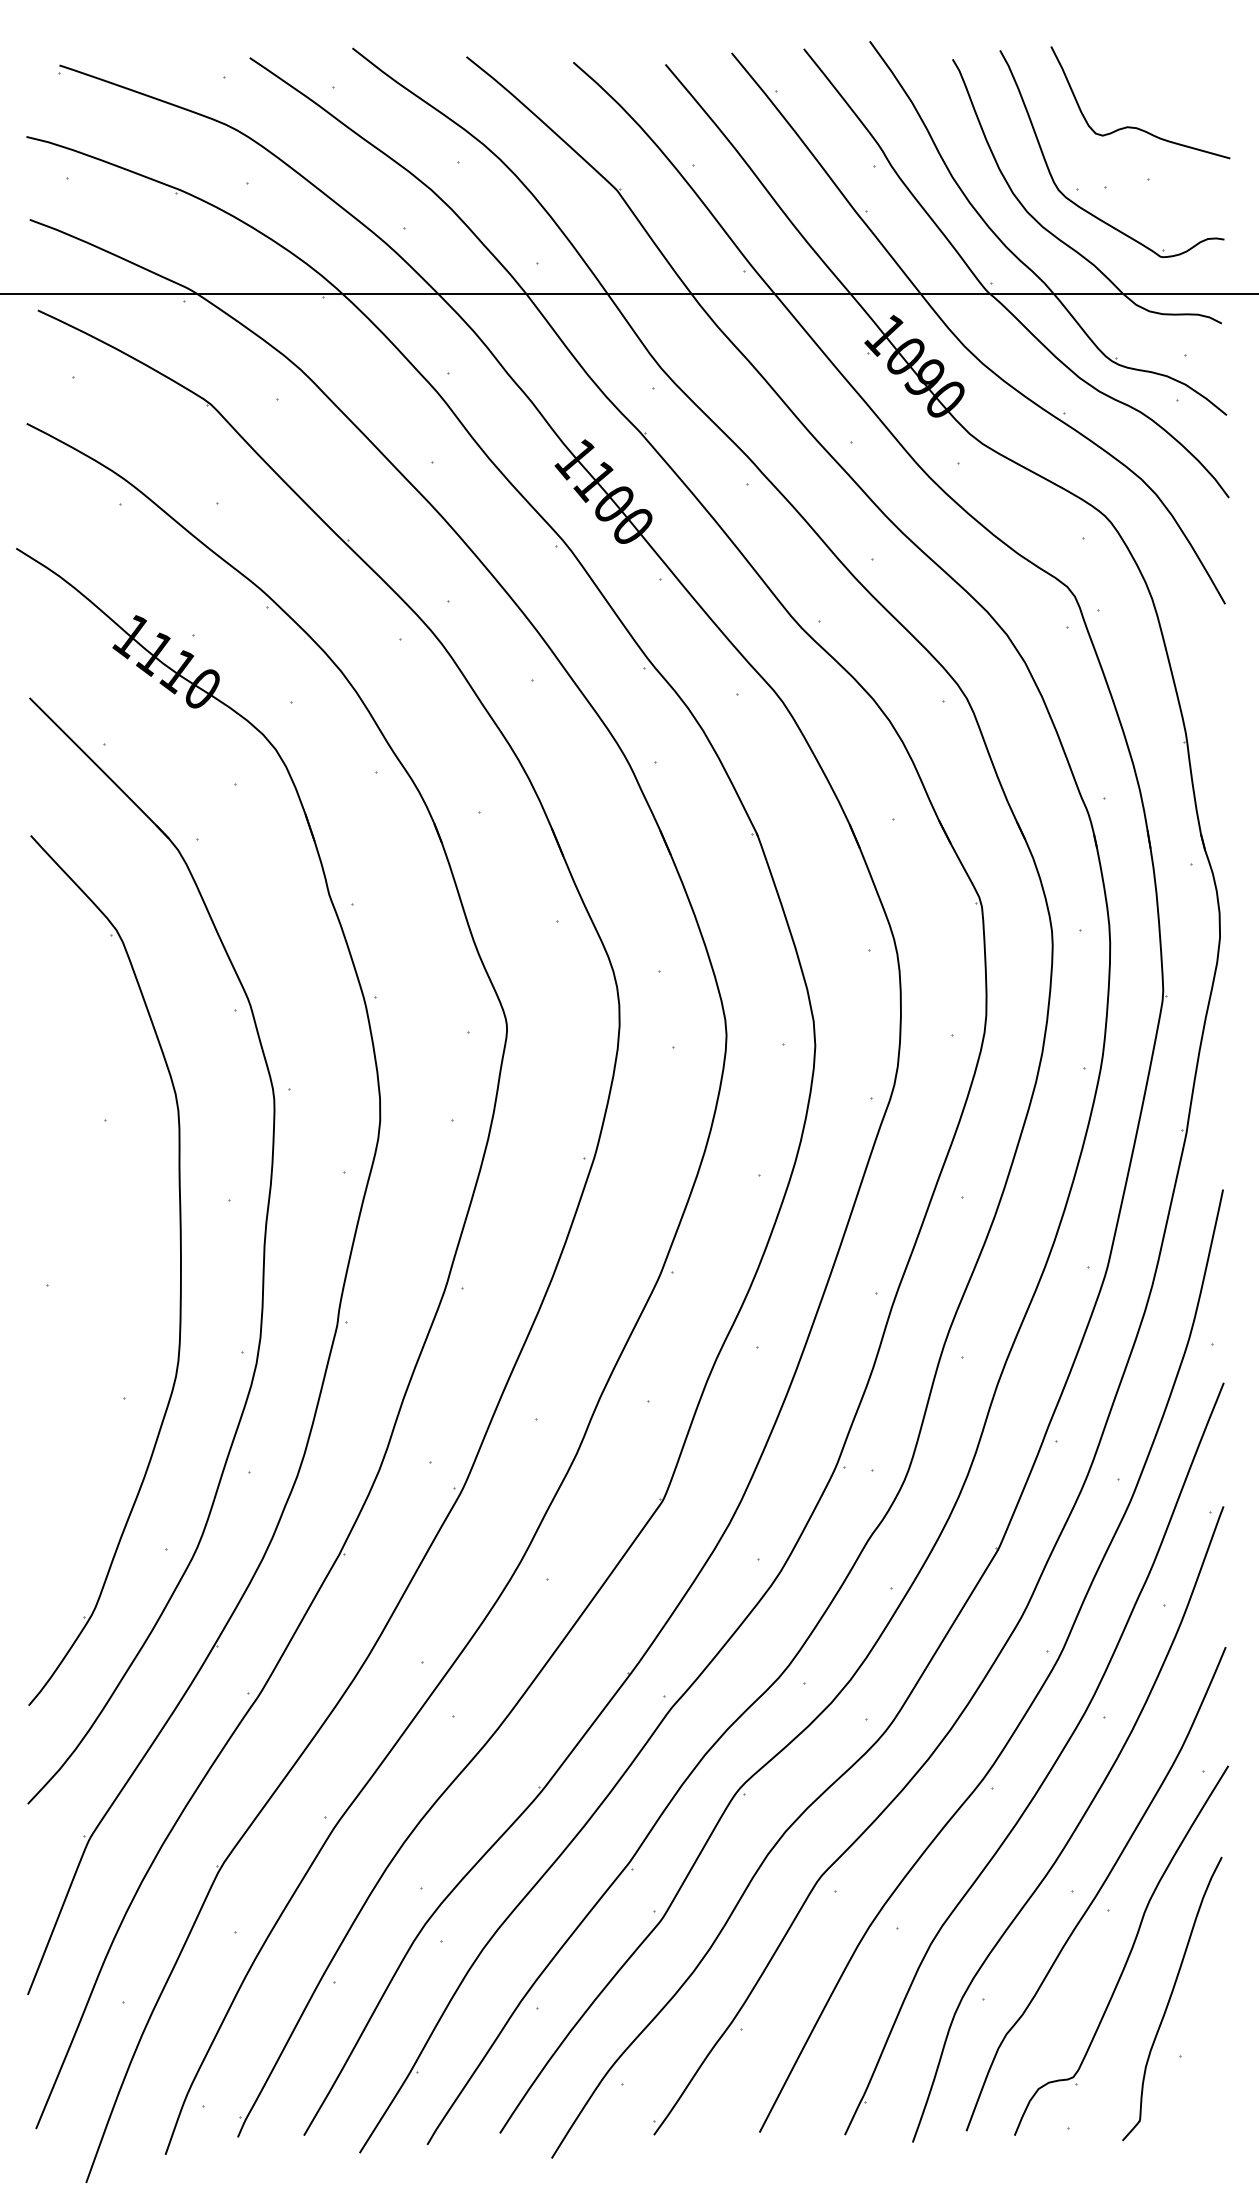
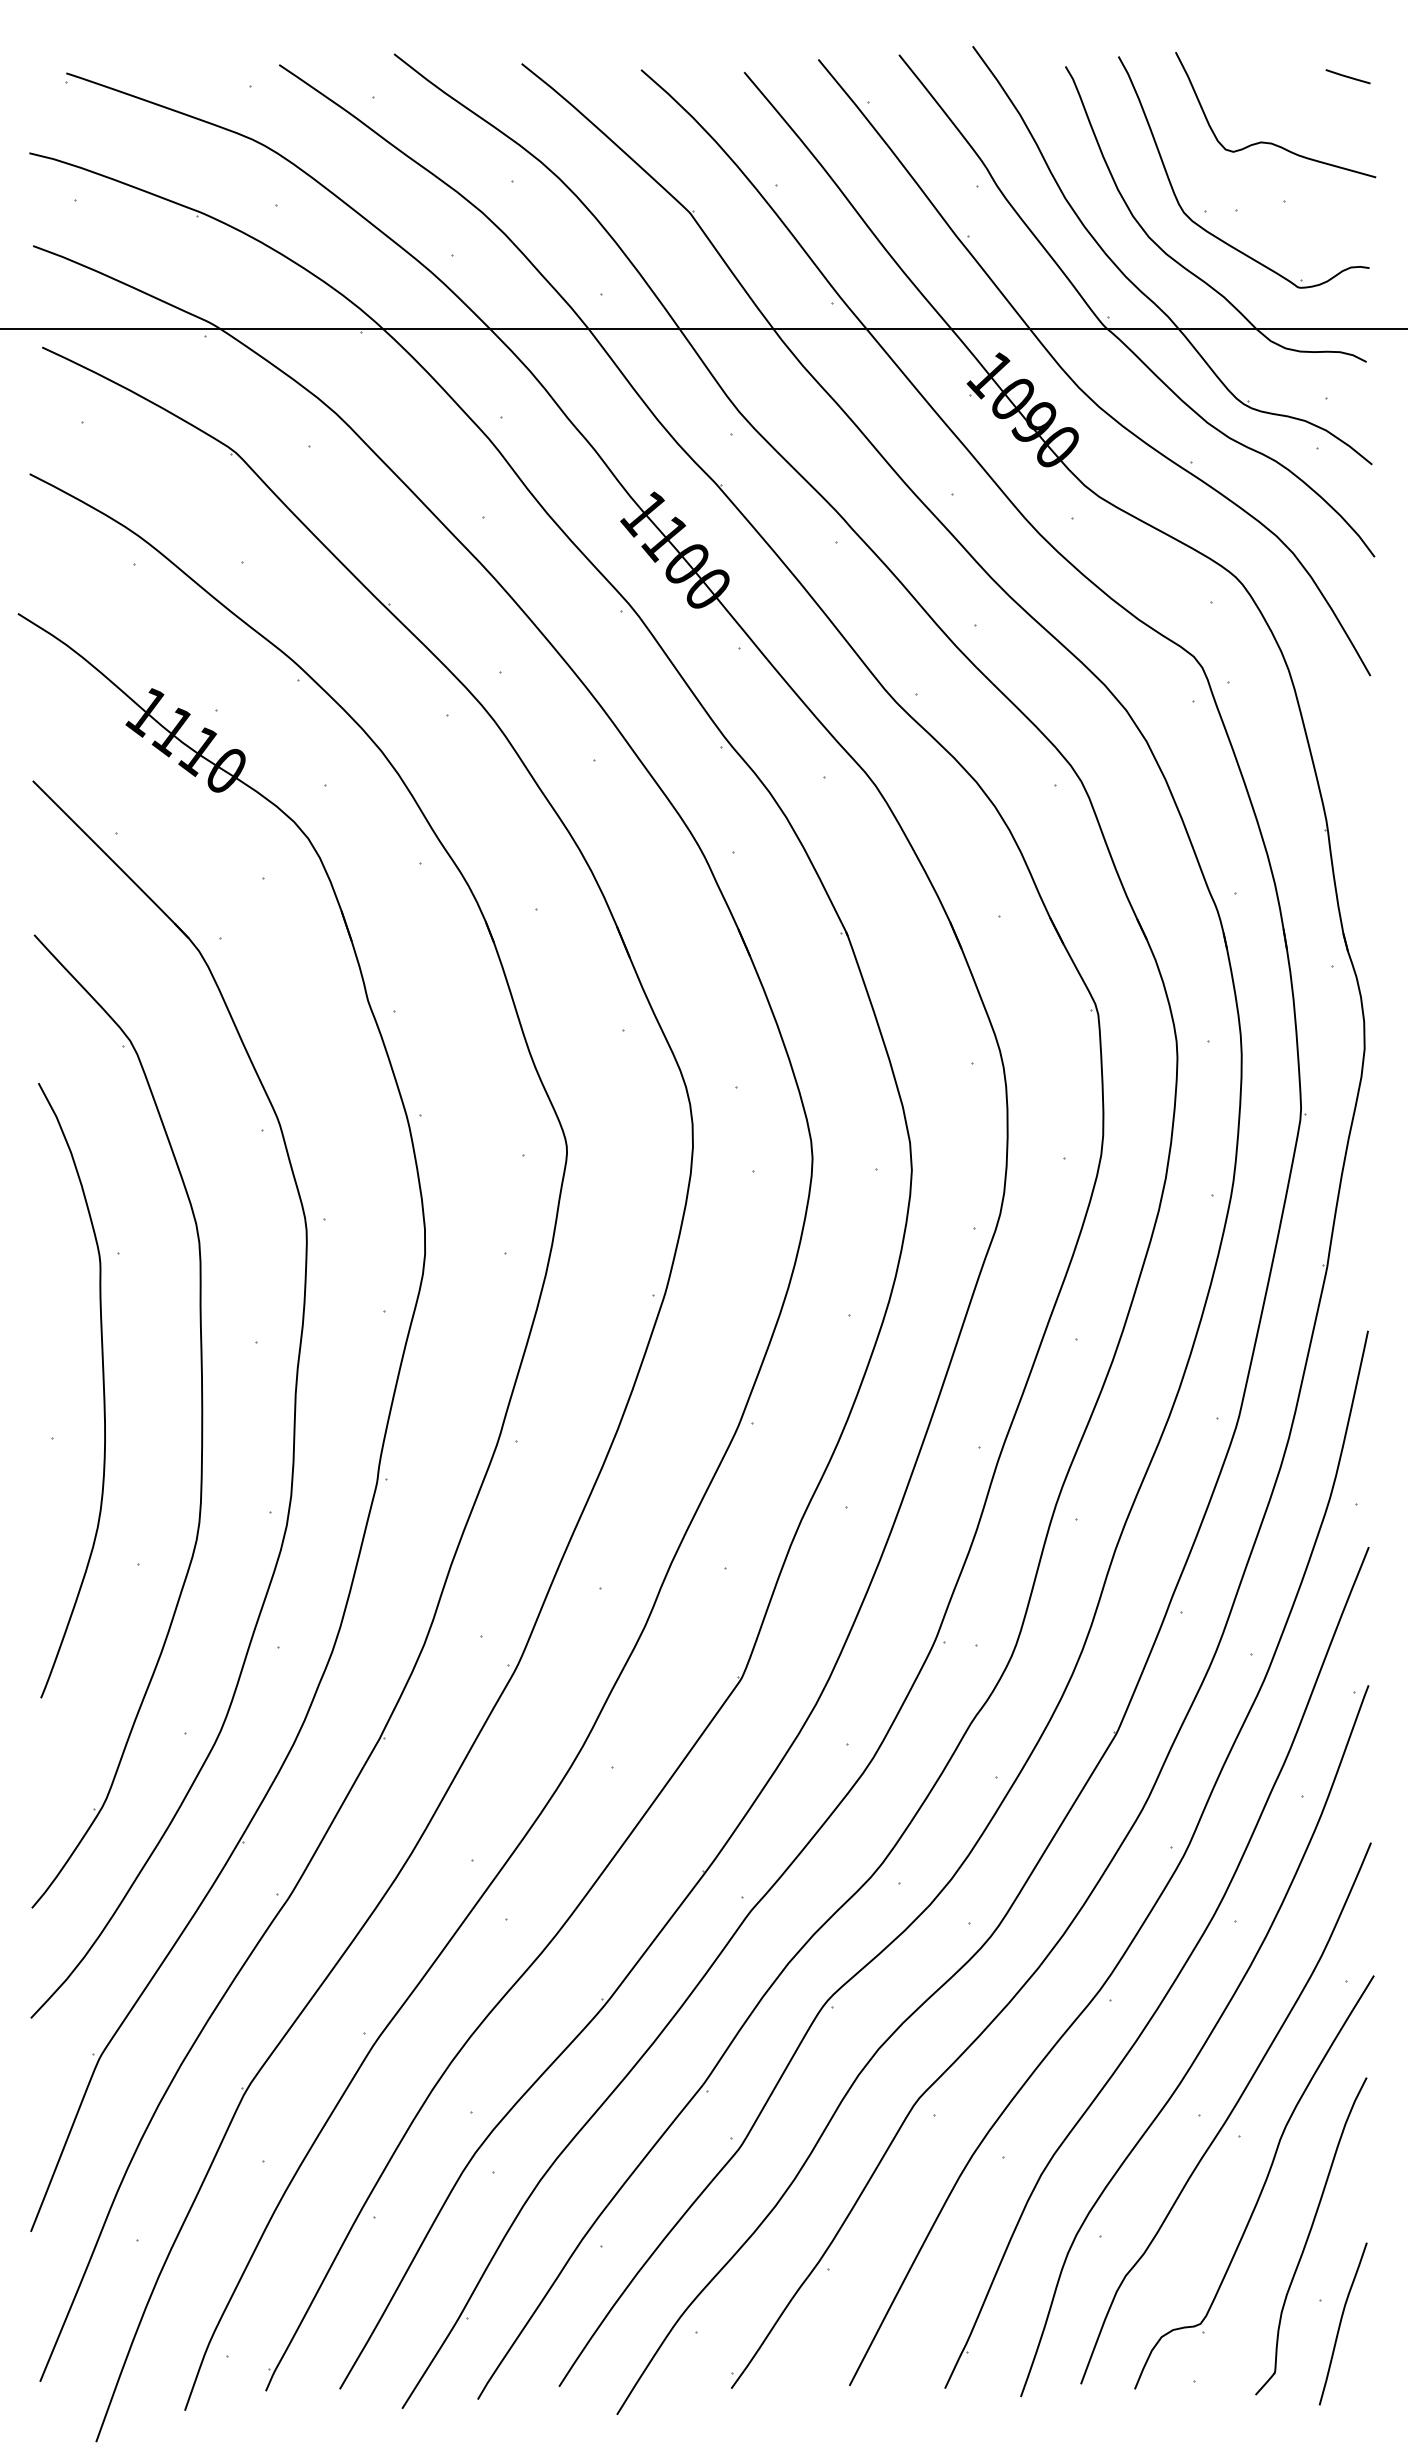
line: (1205, 68) -> (1348, 76), added
curve: (92, 1242) -> (103, 1390), added
curve: (1199, 2076) -> (1341, 2323), added

